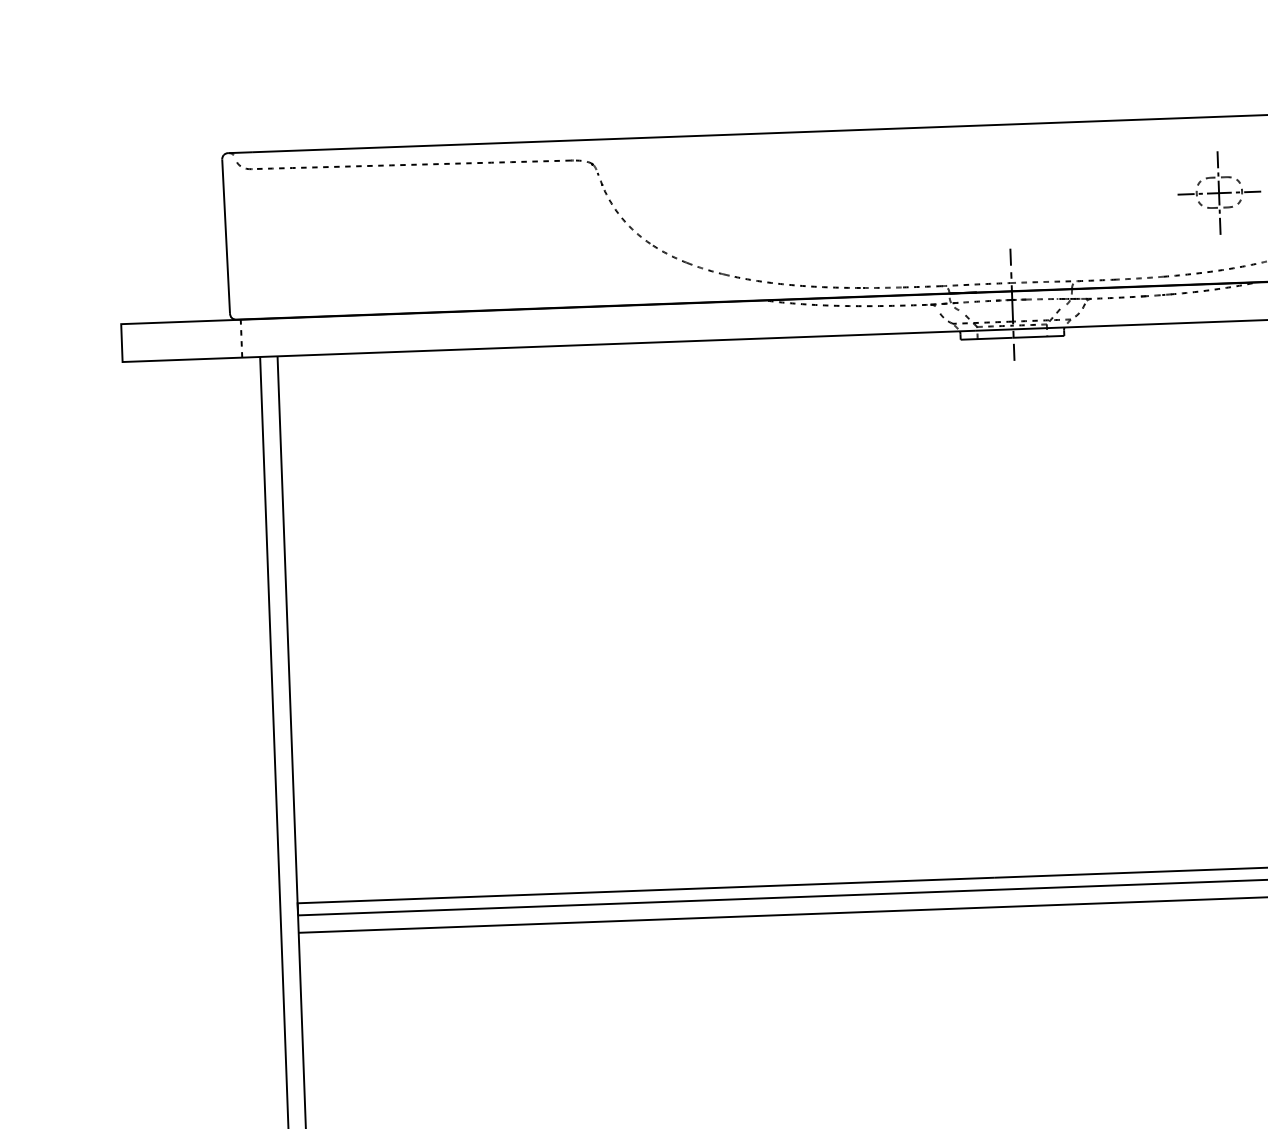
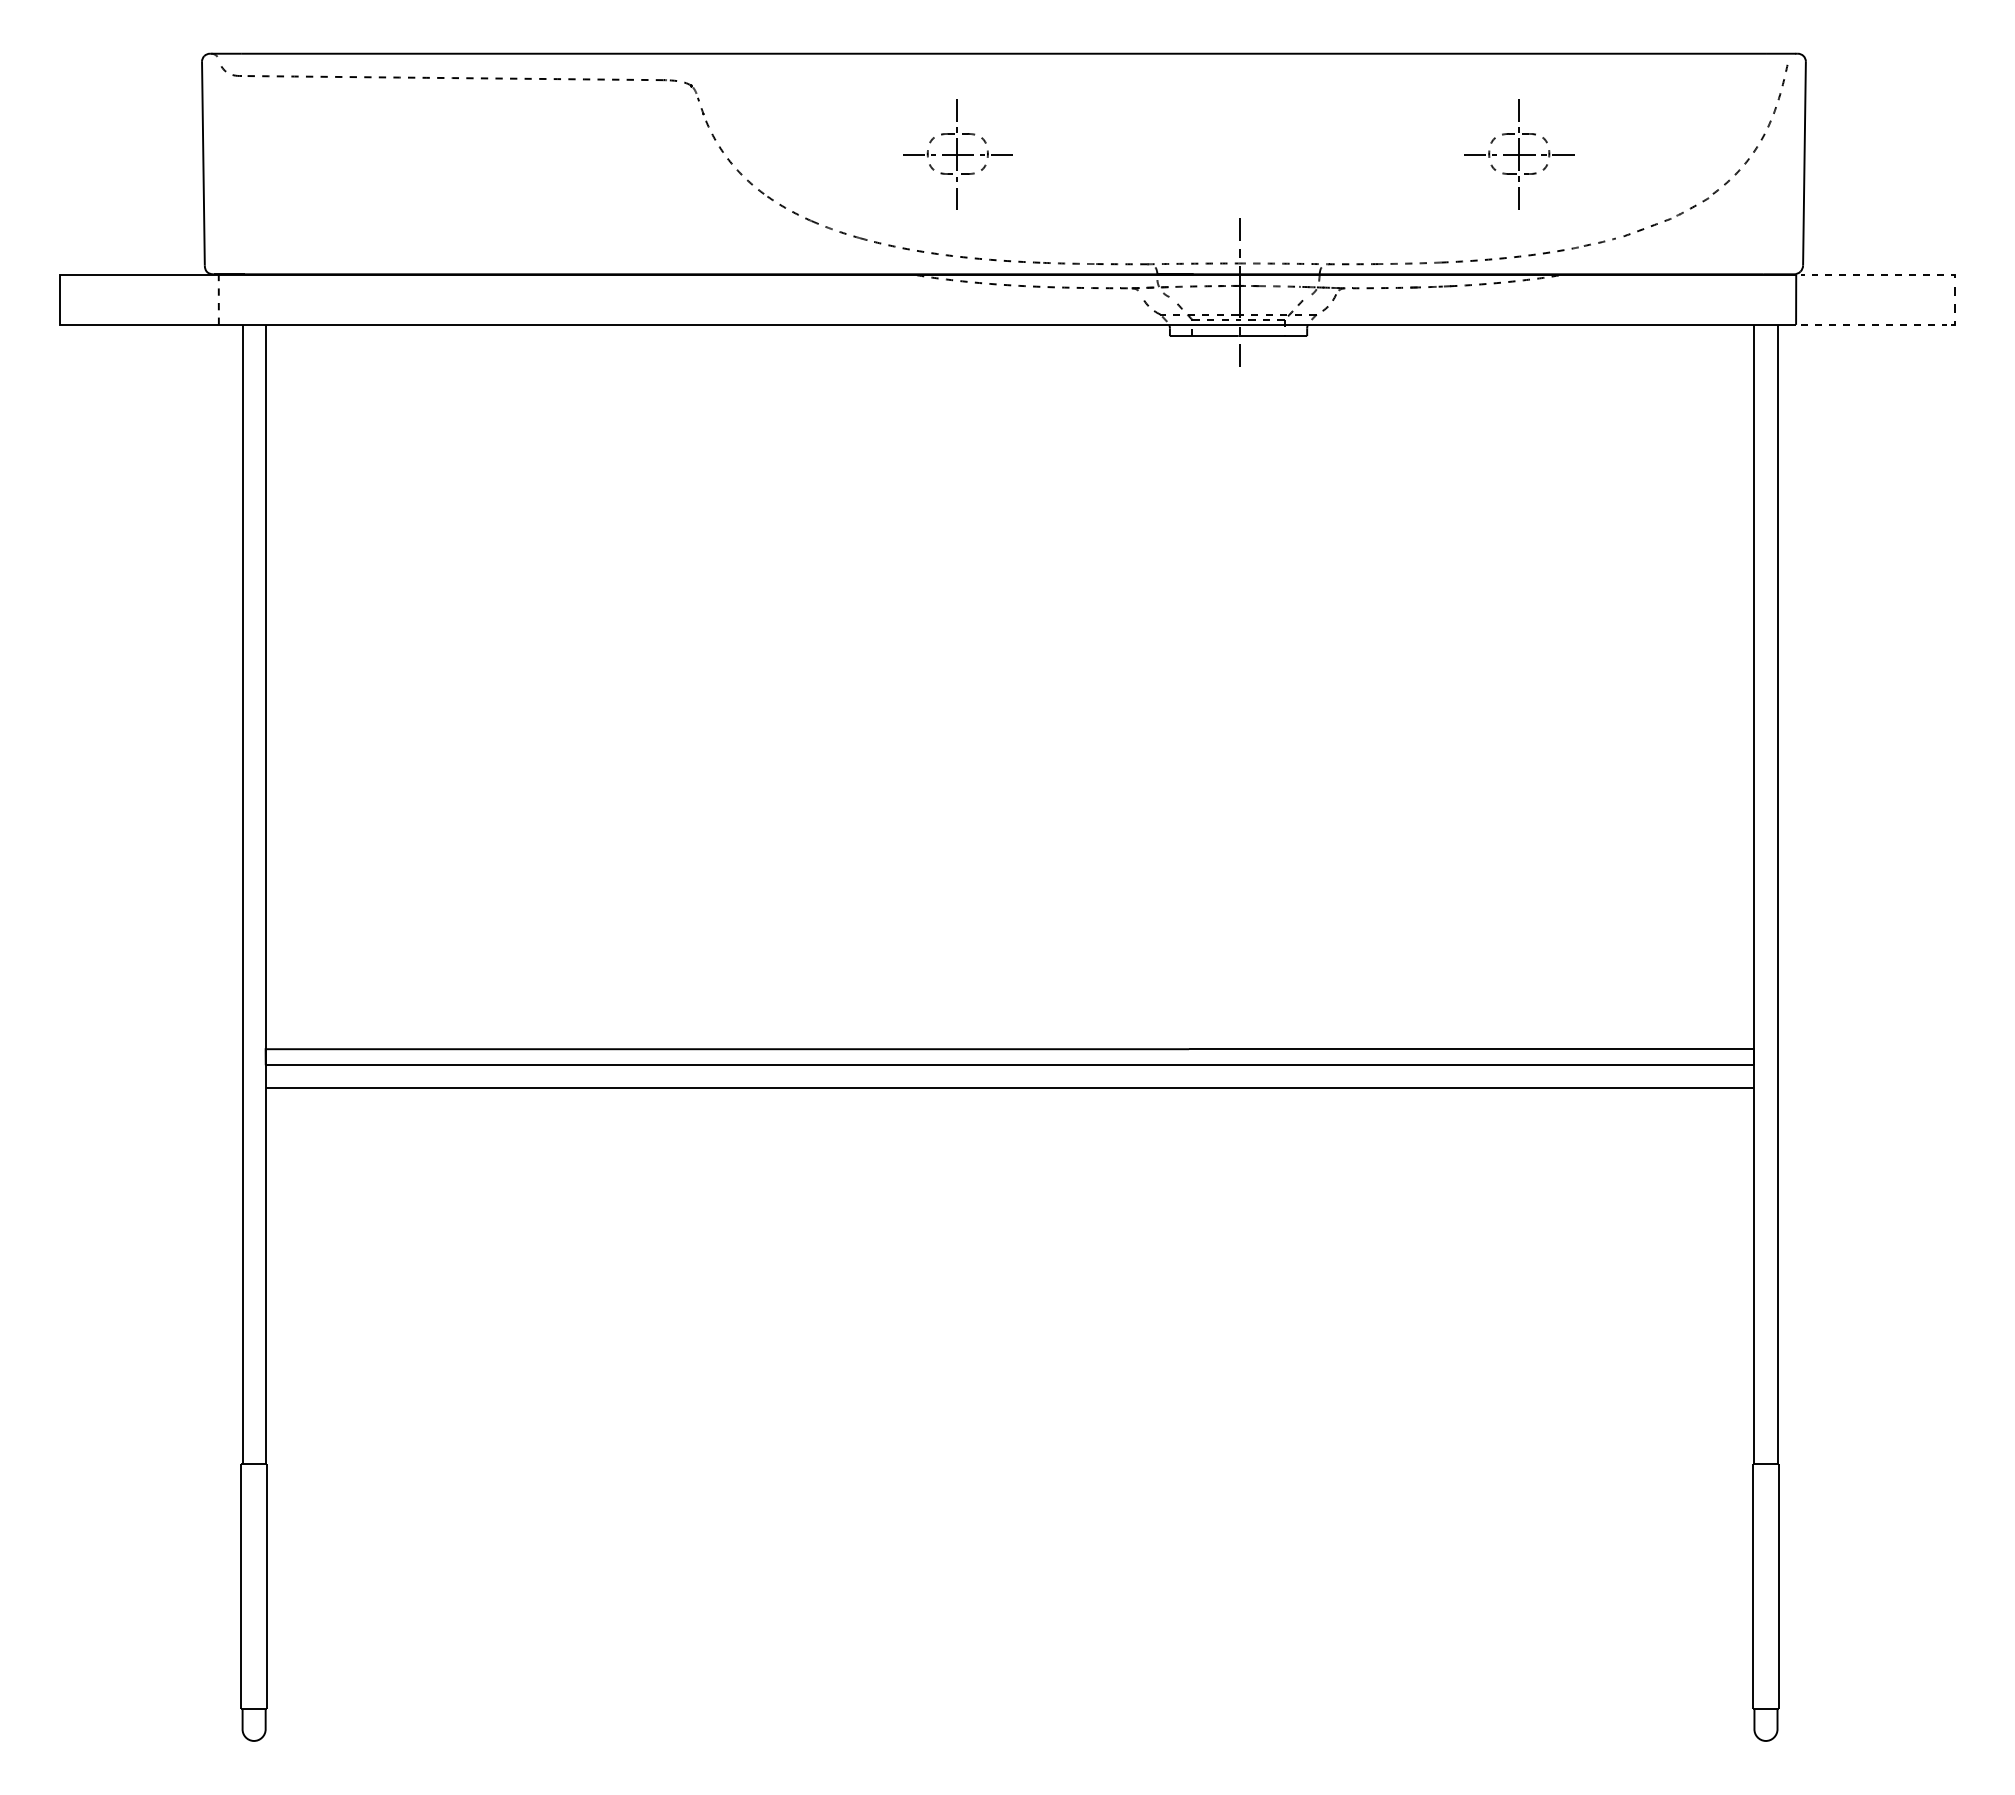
part: (795, 208) -> (957, 154), added

